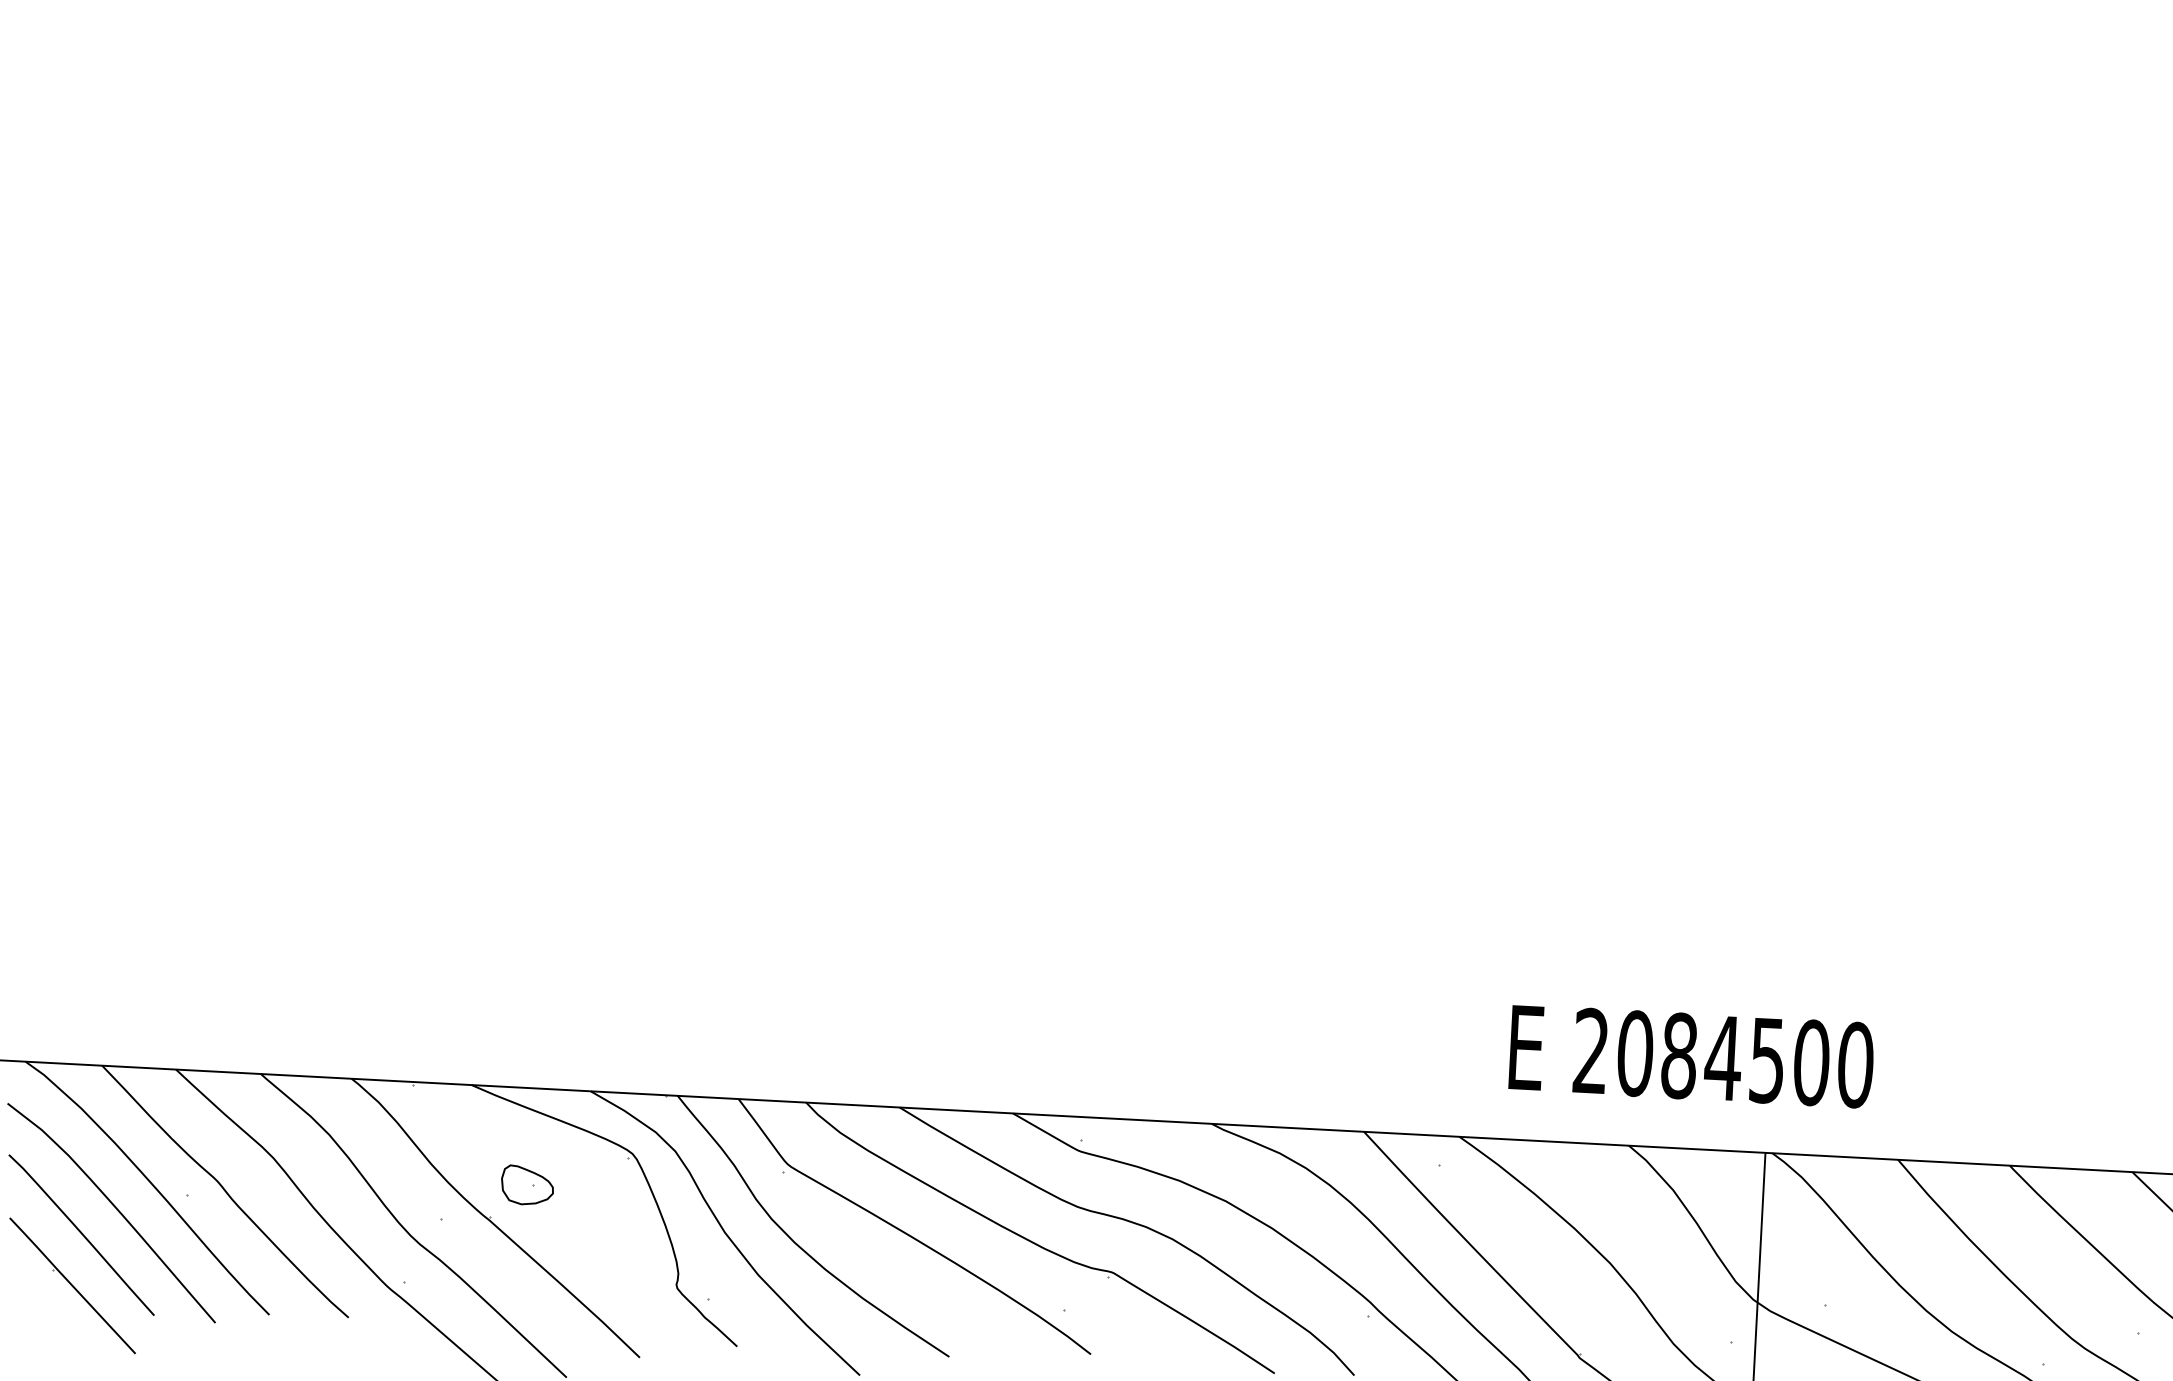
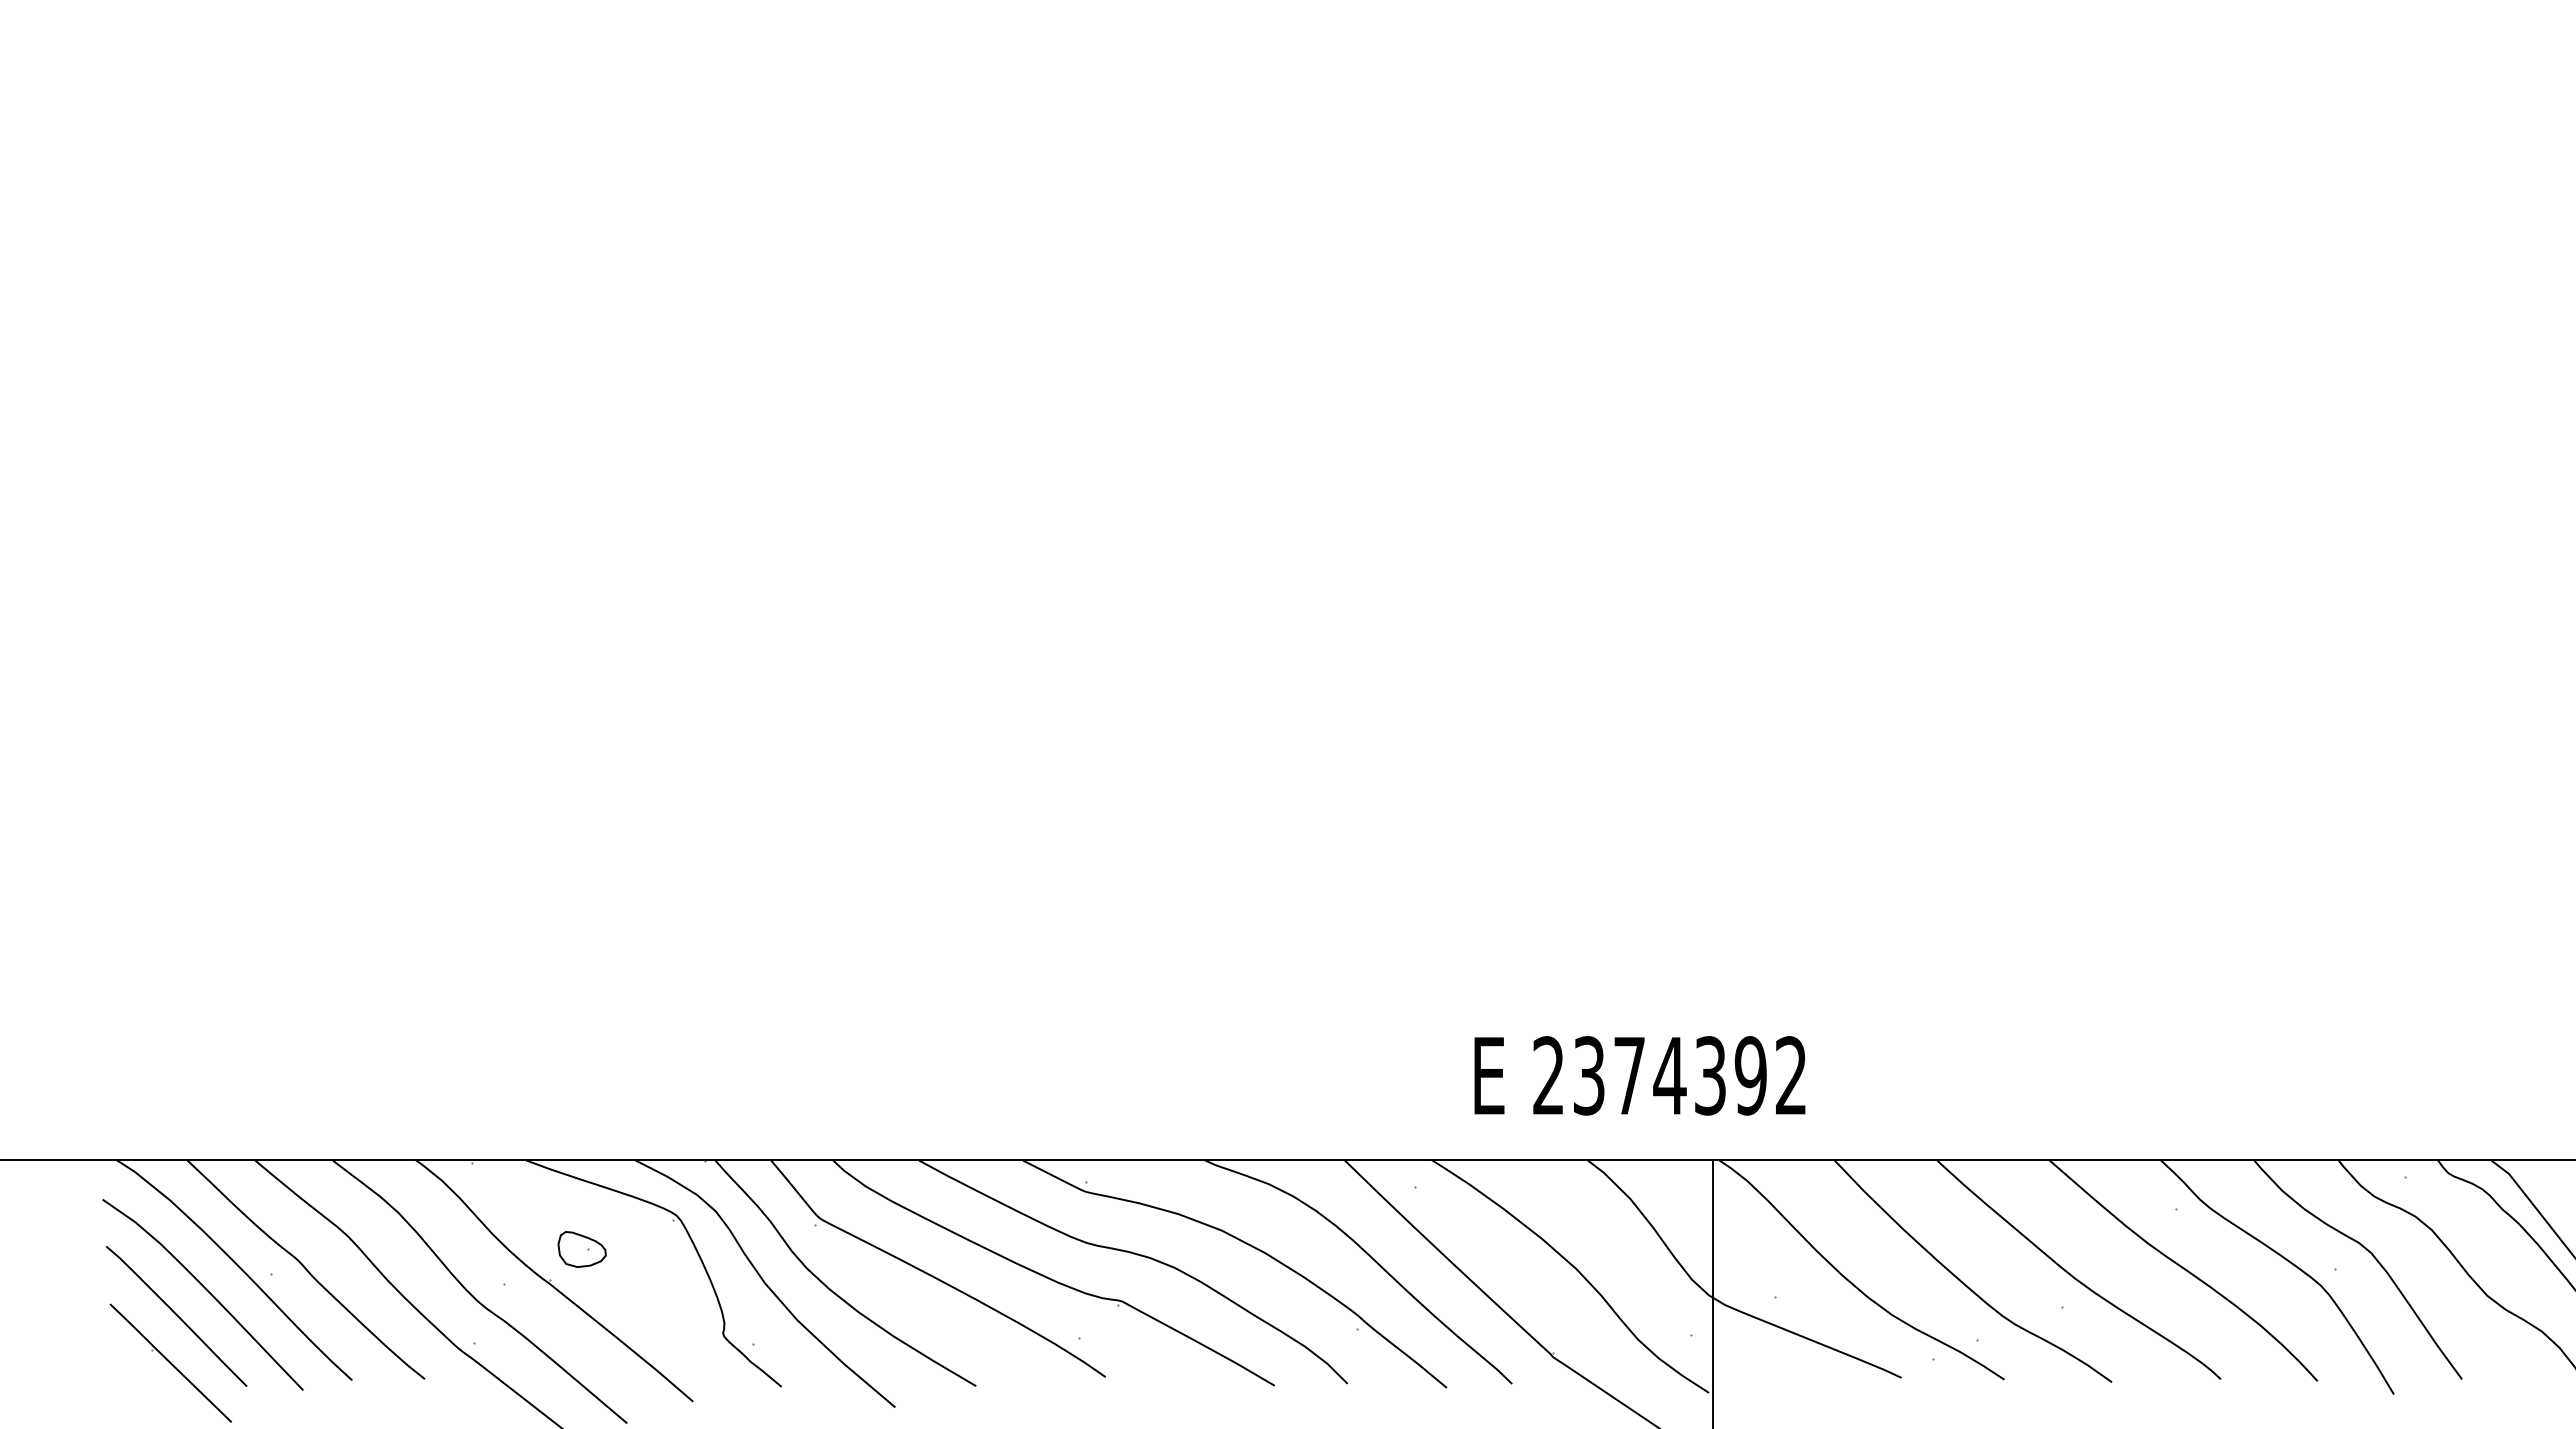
text: (1745, 1059) -> (1690, 1075), 2084500 -> 2374392

